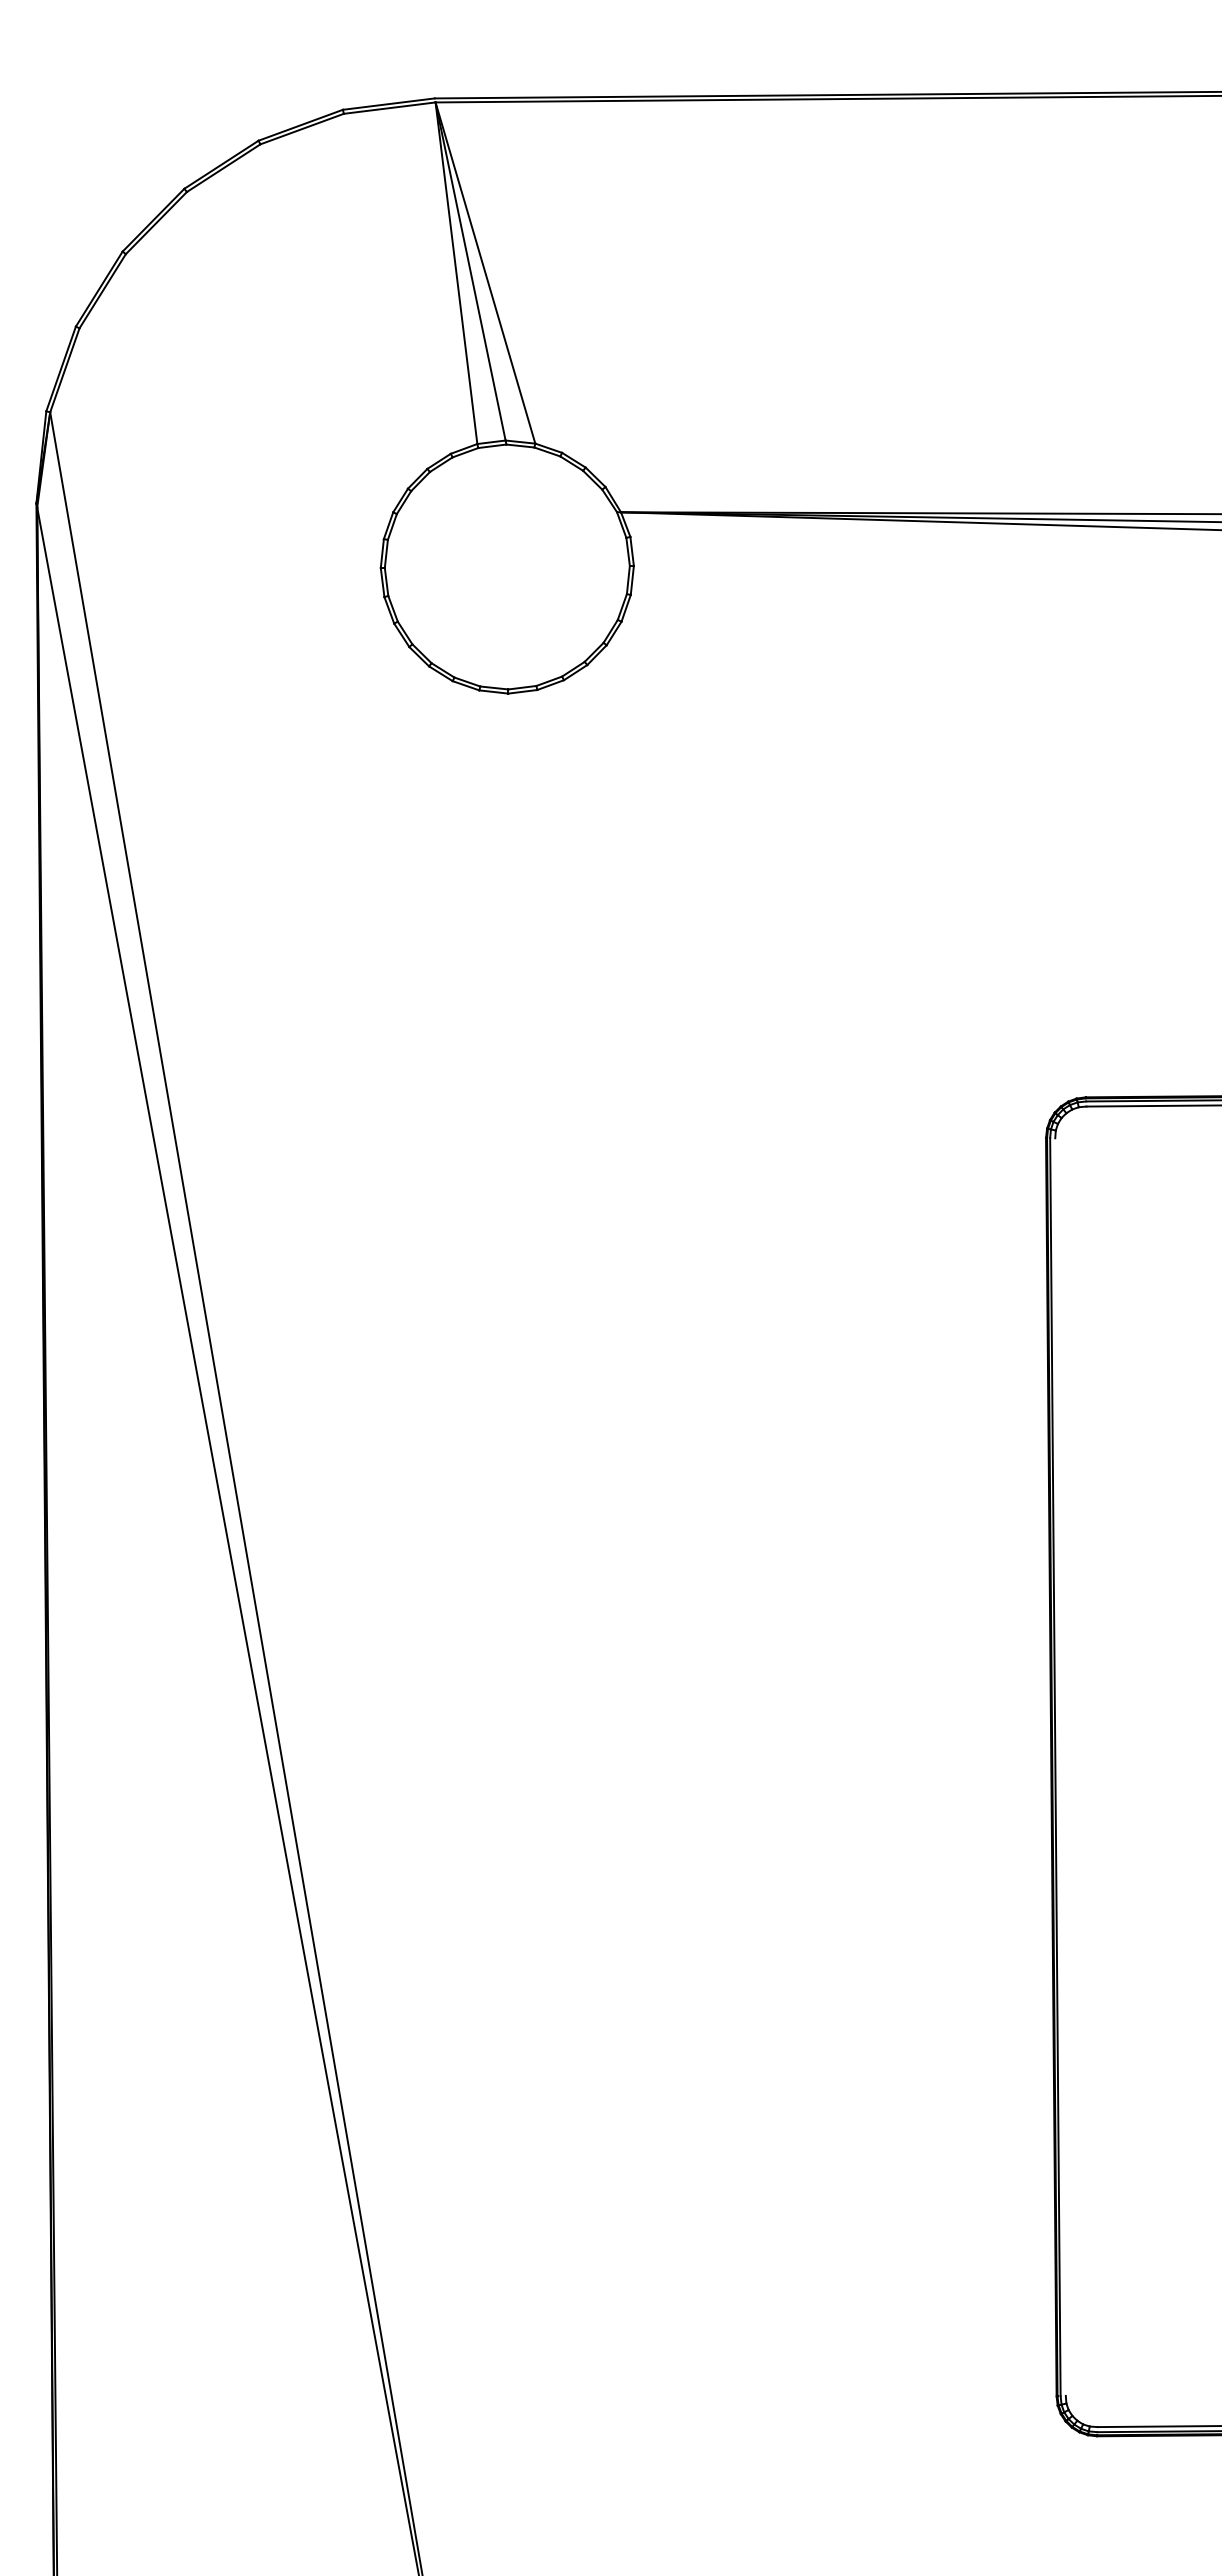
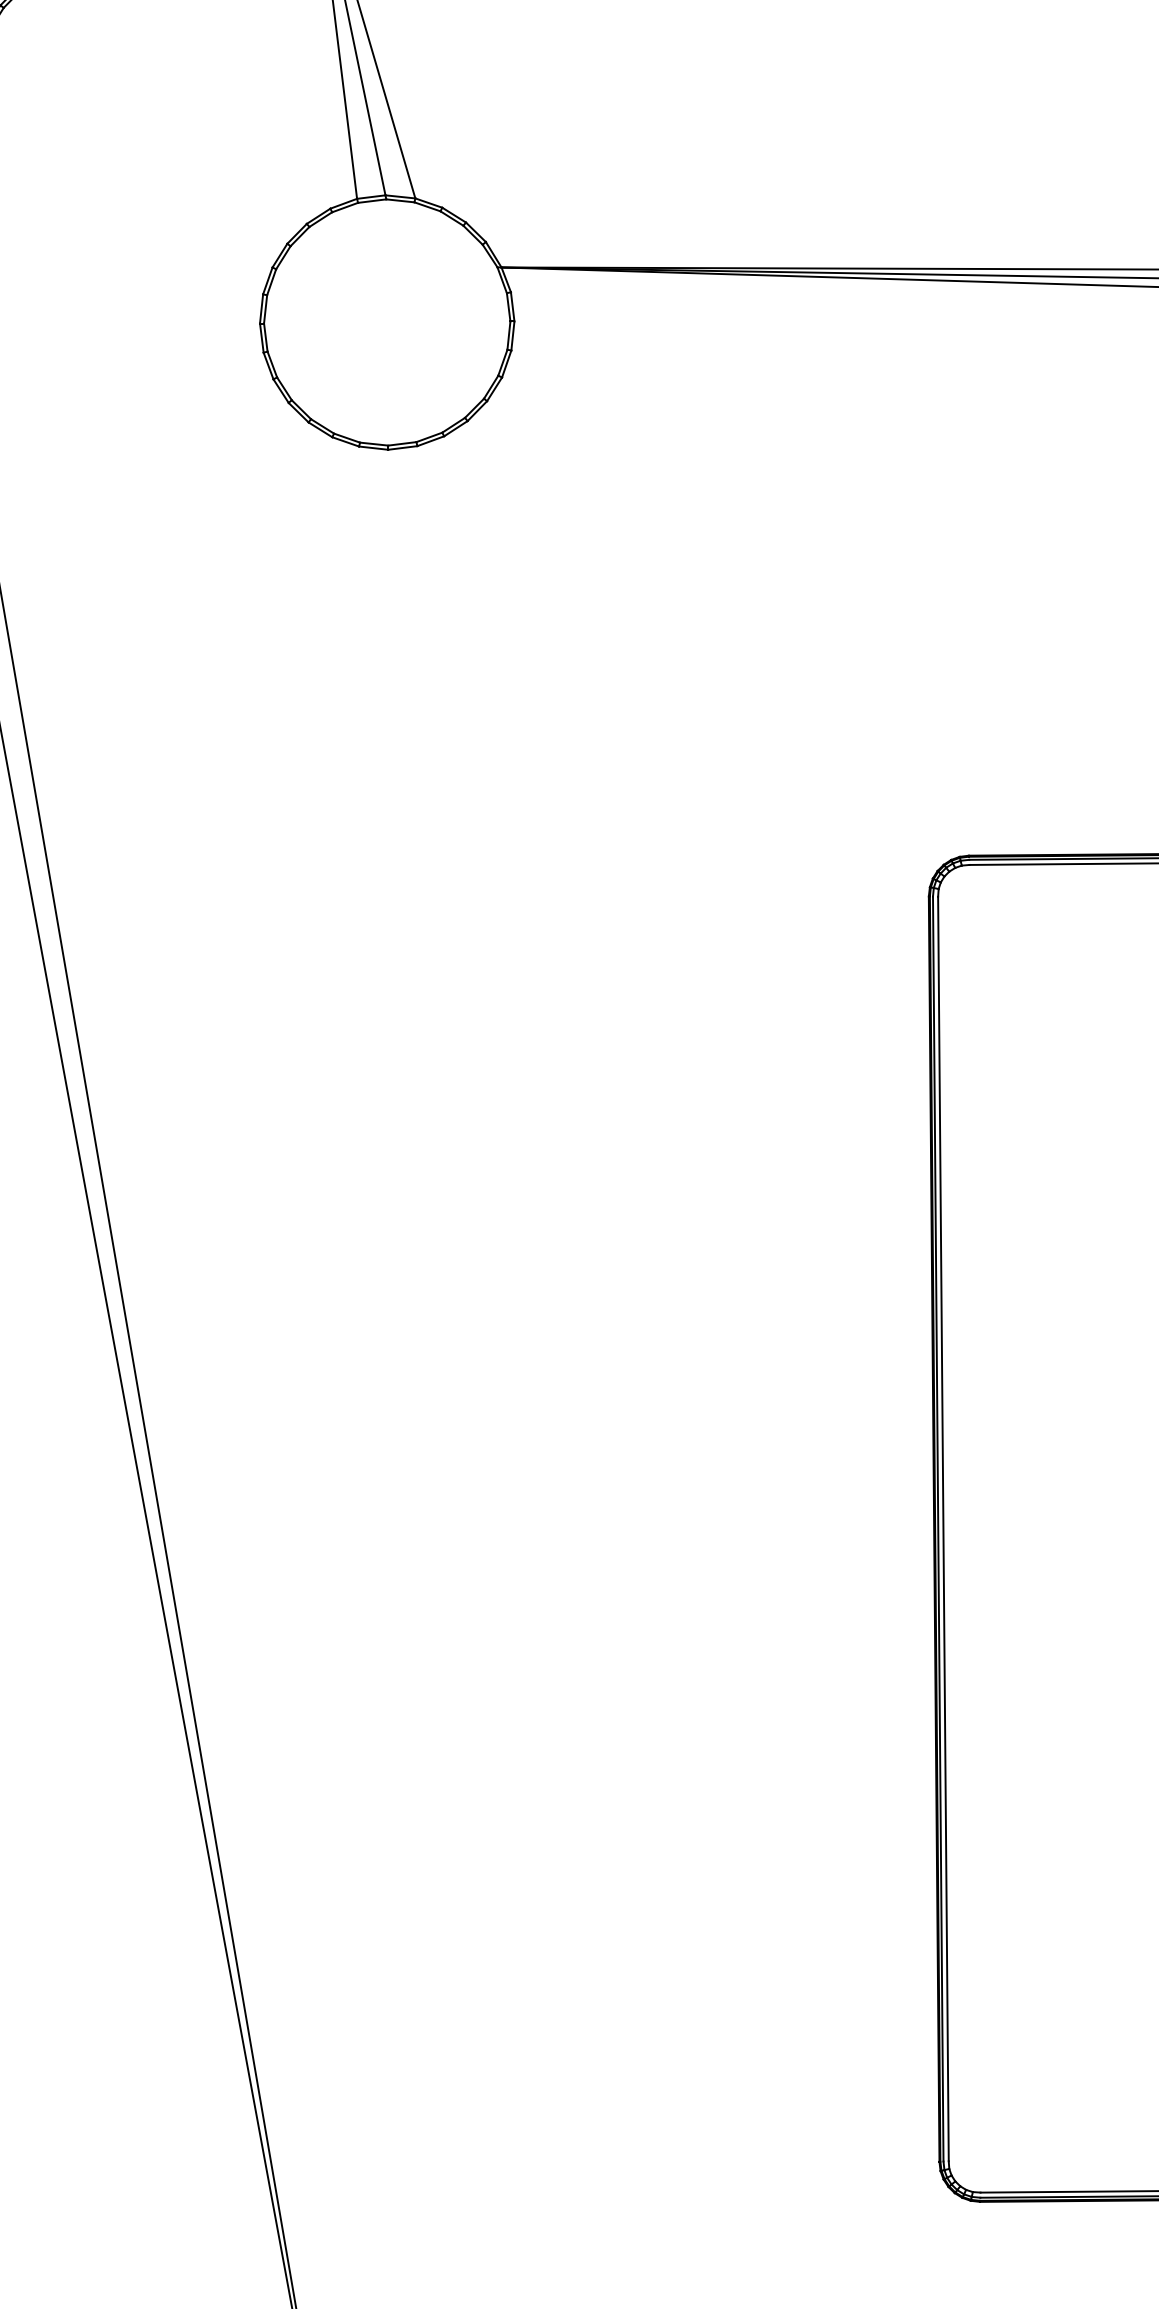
line: (1060, 1766) -> (943, 1528), added

